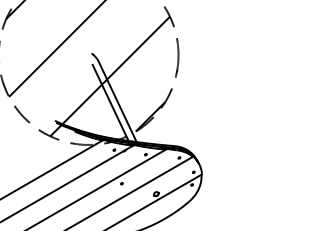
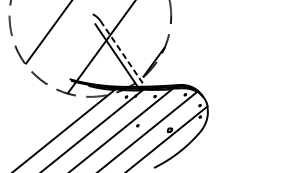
line: (117, 102) -> (122, 54), solid -> dashed

